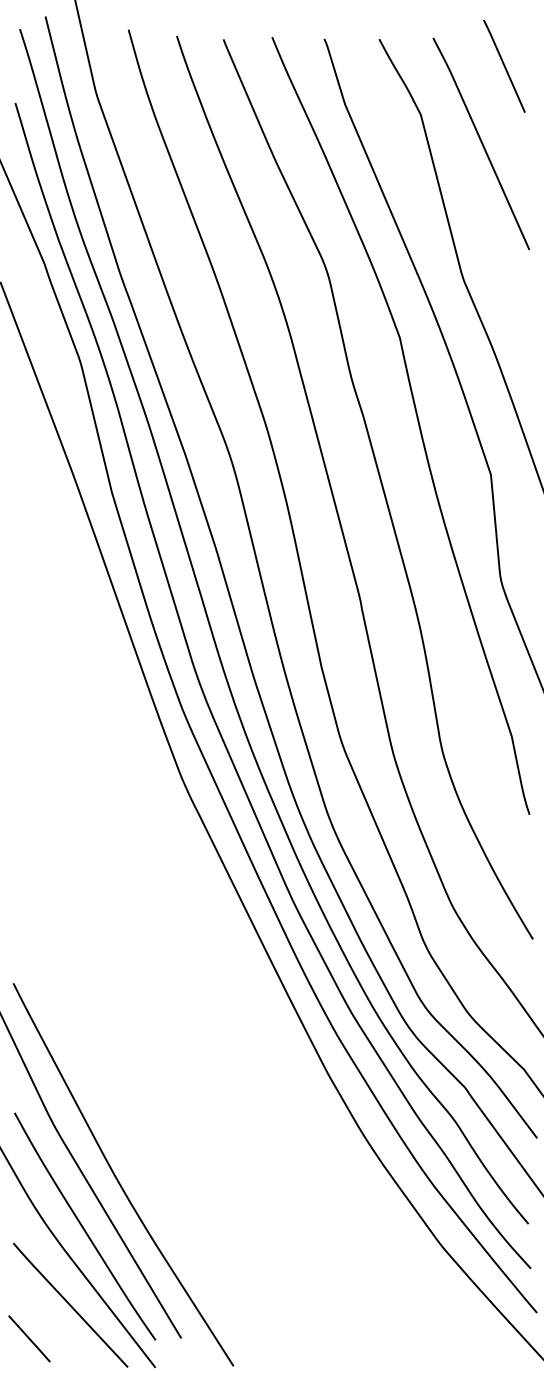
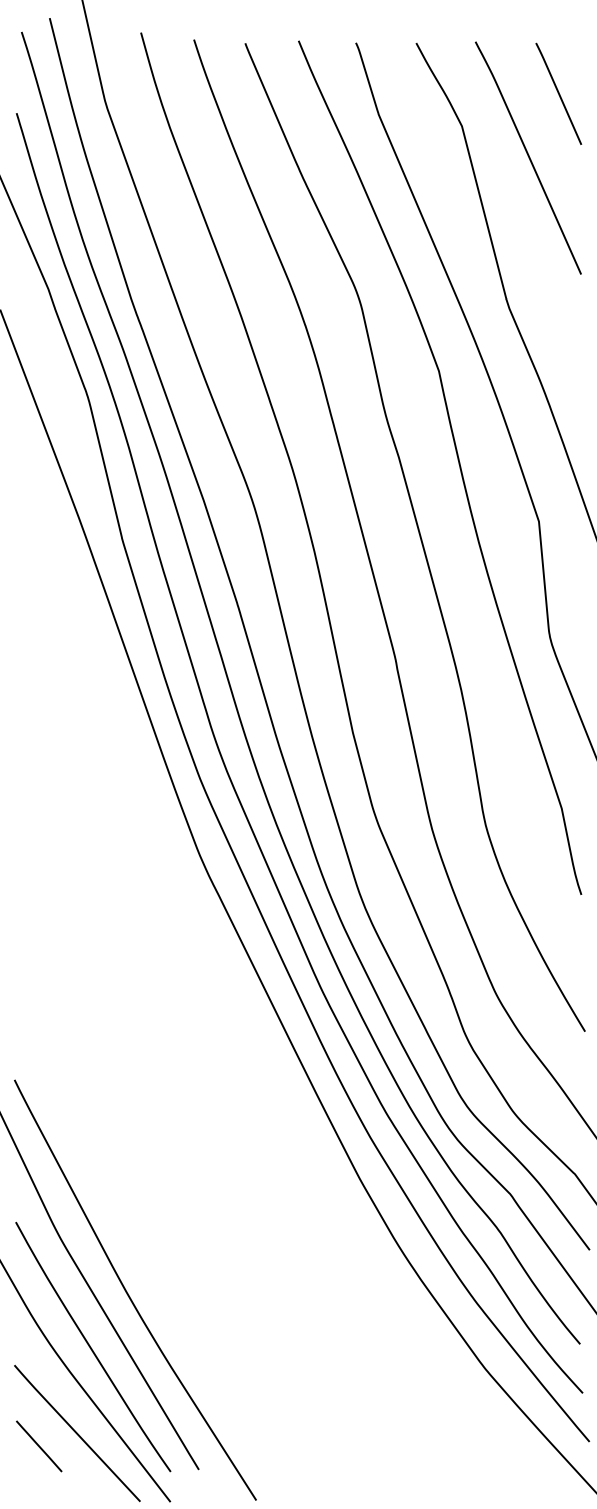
line: (504, 65) -> (558, 93), moved
line: (29, 1338) -> (39, 1446), moved

